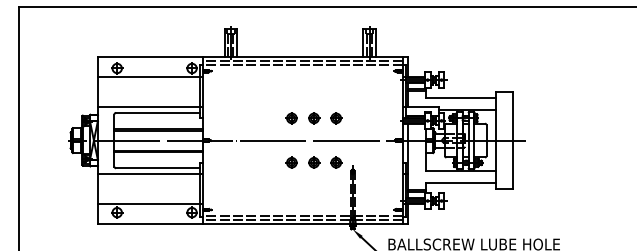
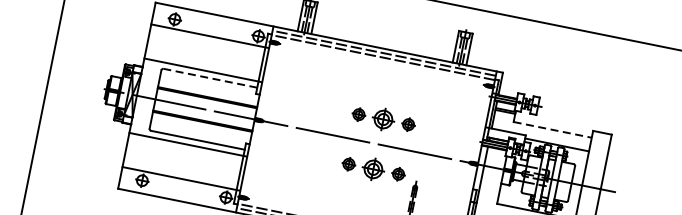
line: (460, 97) -> (552, 129), solid -> dashed
line: (157, 112) -> (210, 77), solid -> dashed
part: (314, 118) -> (384, 119), size x1.6
part: (314, 162) -> (374, 169), size x1.6

